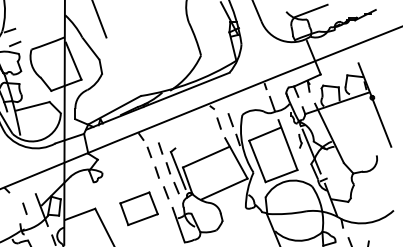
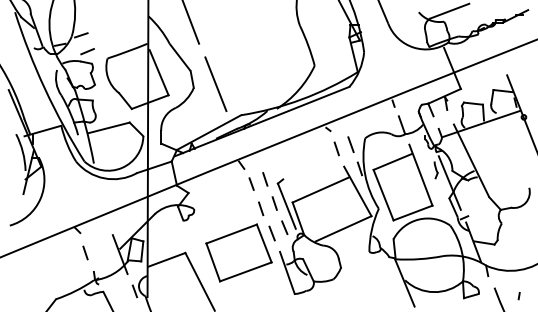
line: (119, 70) -> (215, 83), added
line: (24, 208) -> (85, 252), moved
part: (138, 208) -> (238, 252), size x1.43

